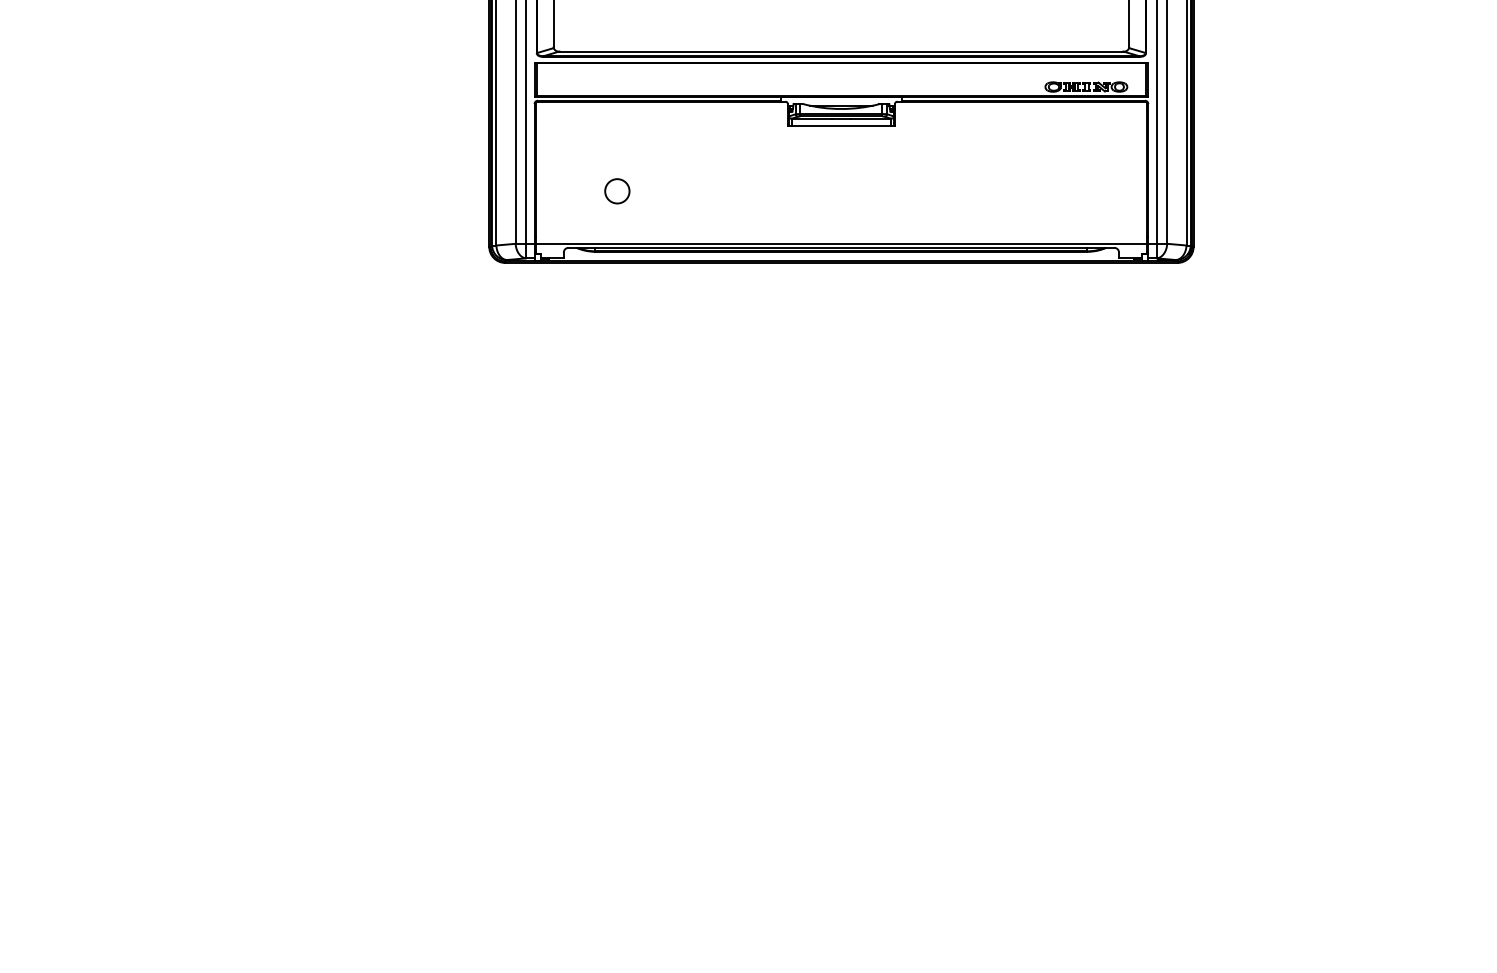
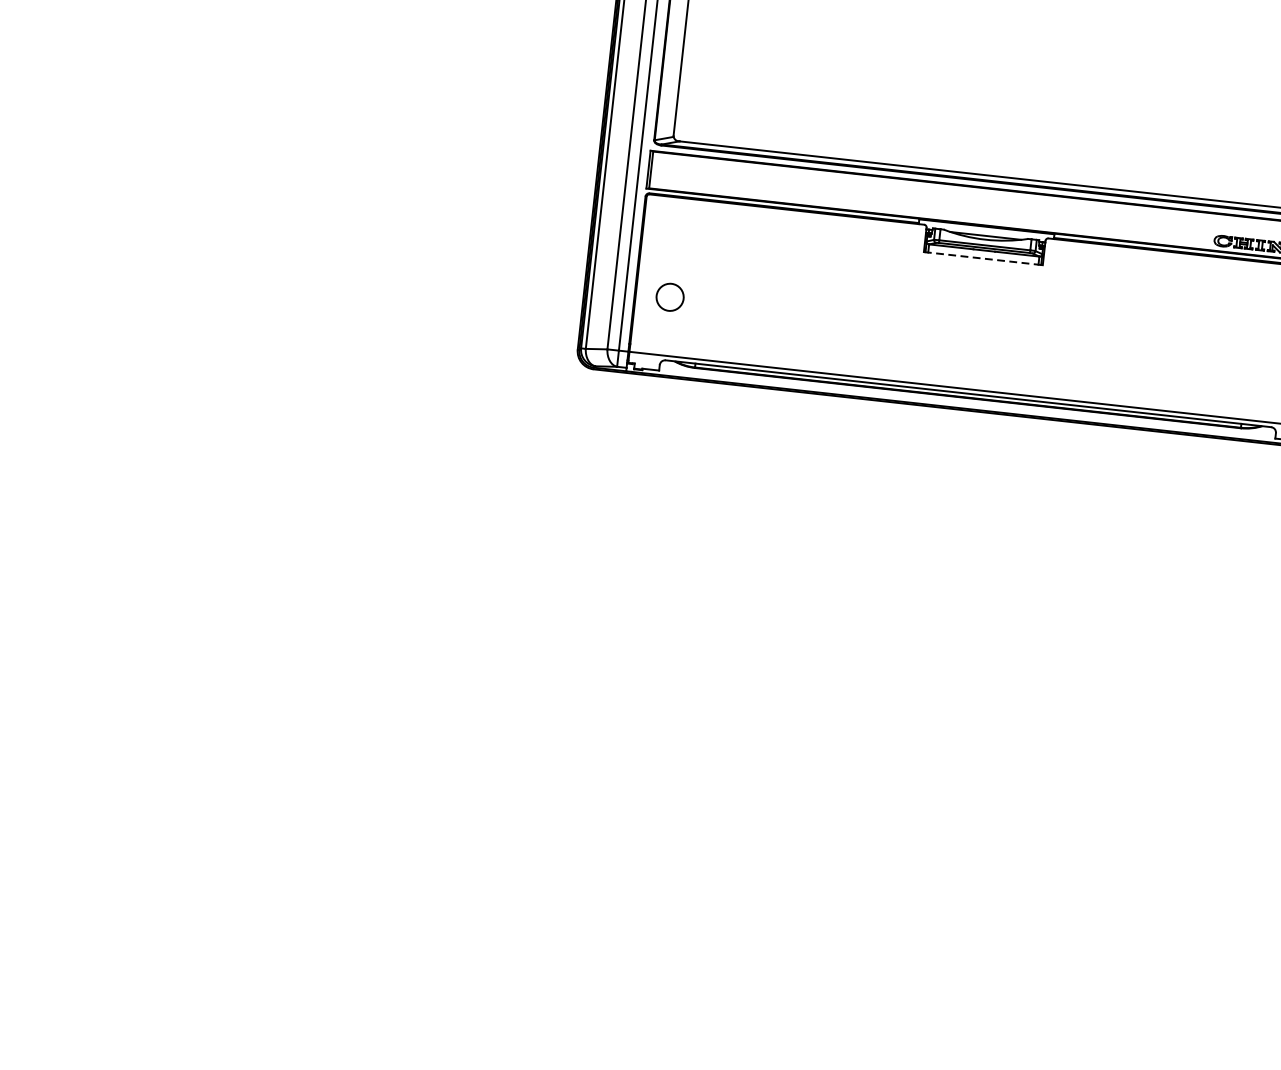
line: (841, 126) -> (983, 259), solid -> dashed
circle: (617, 191) -> (670, 297), moved

